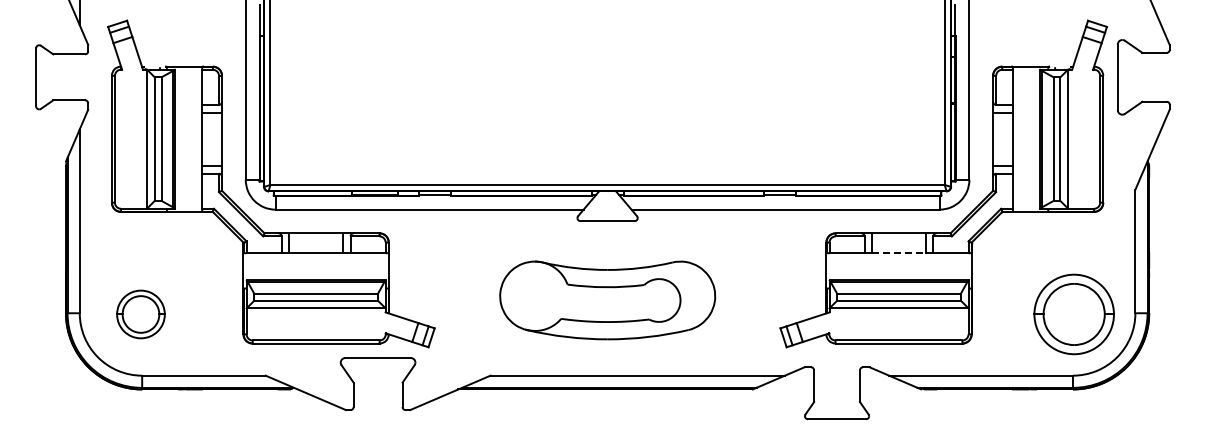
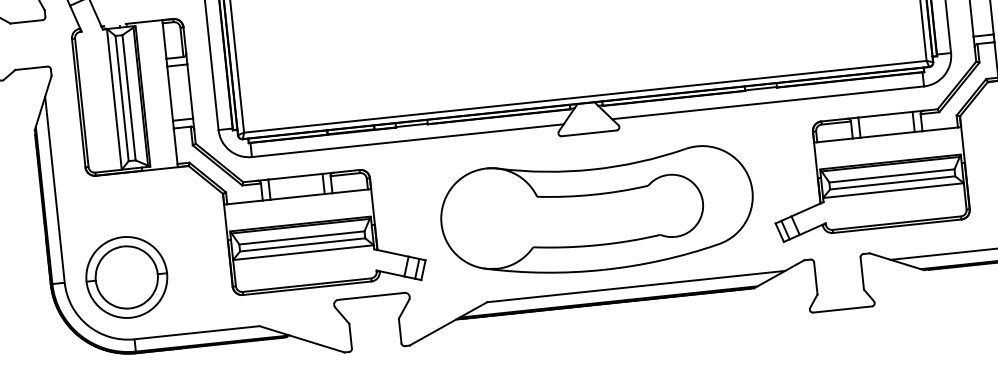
line: (899, 253) -> (888, 135), dashed -> solid
part: (607, 300) -> (597, 213), size x1.43
part: (140, 314) -> (126, 277), size x1.67

